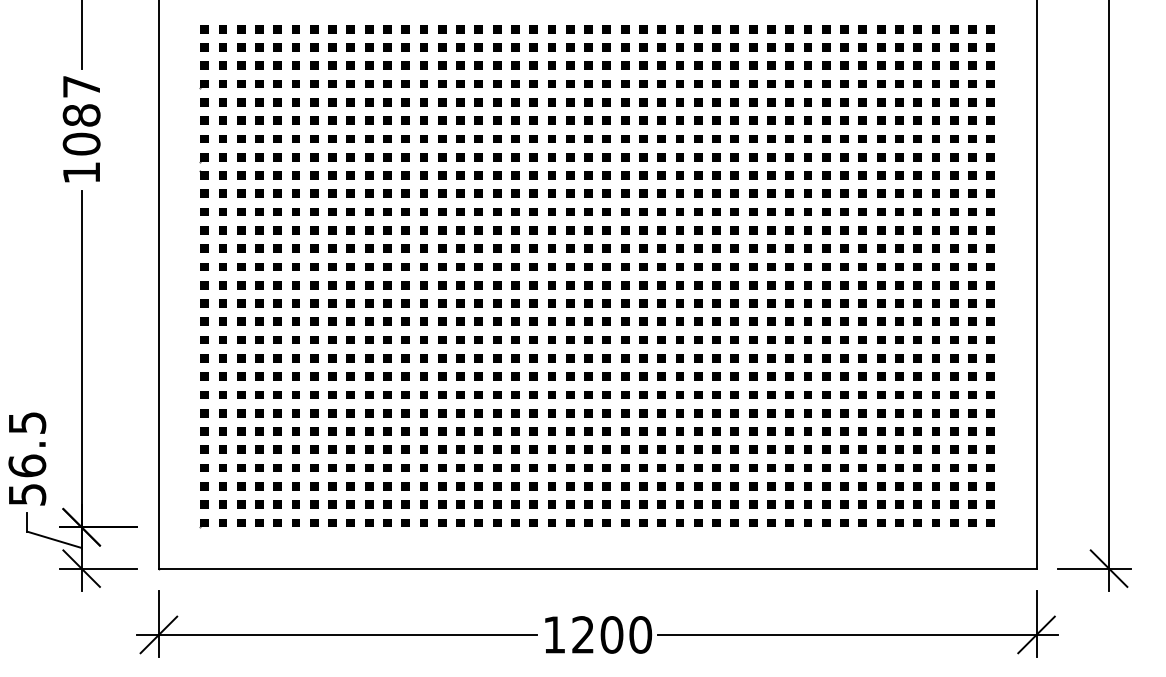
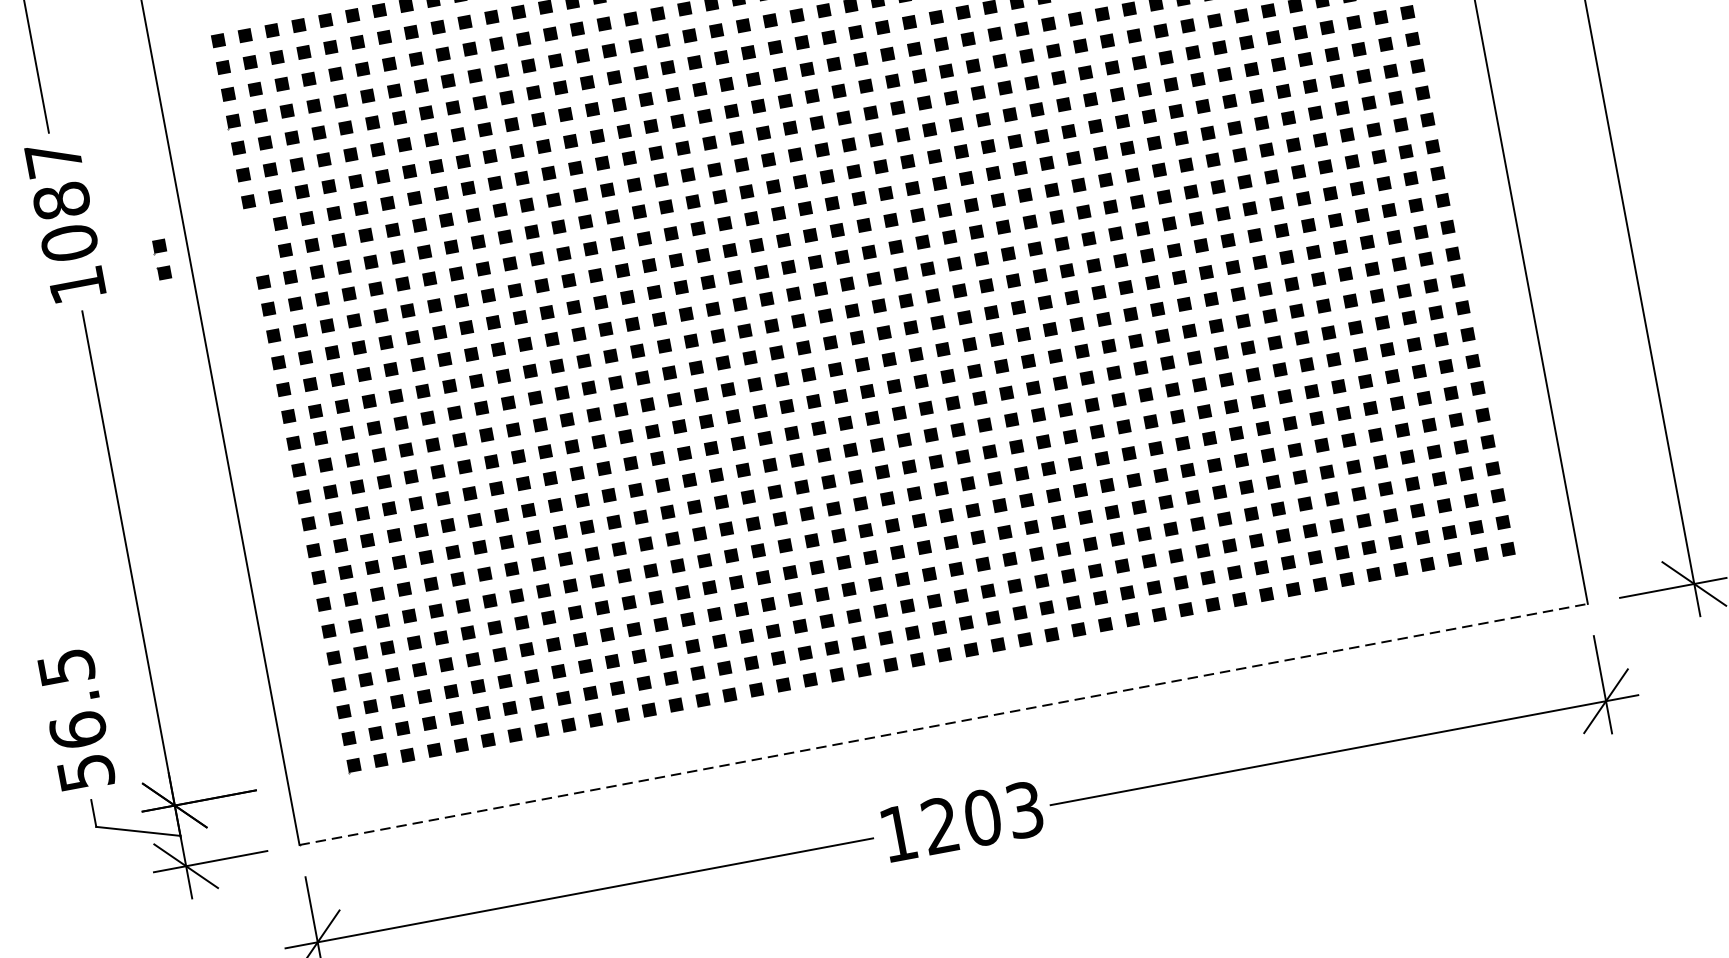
part: (203, 166) -> (160, 260), moved
line: (597, 568) -> (943, 724), solid -> dashed
text: (640, 634) -> (1024, 809), 1200 -> 1203

